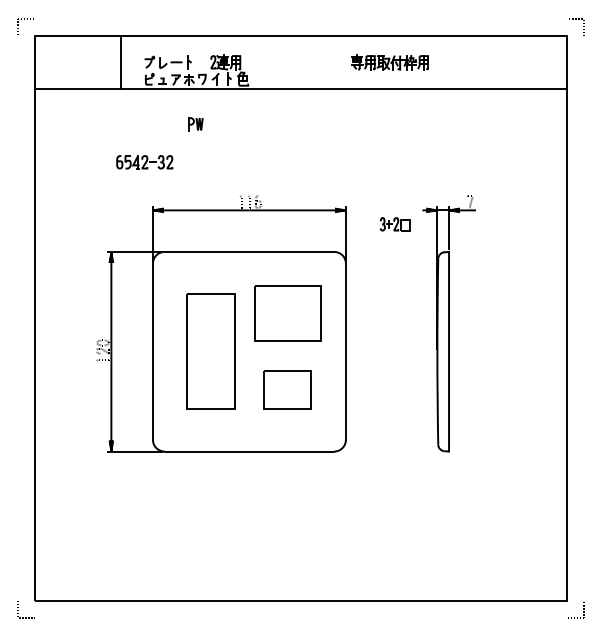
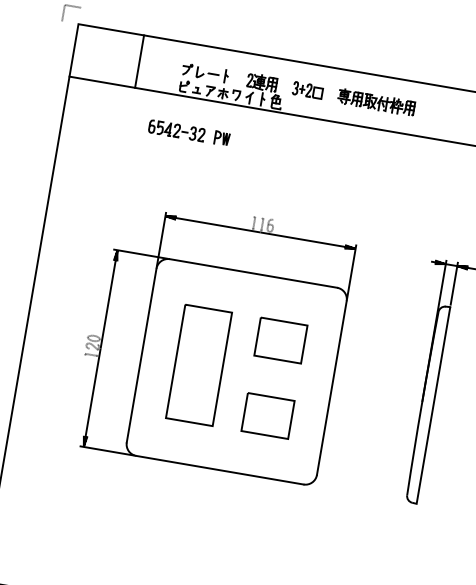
line: (121, 61) -> (139, 60), moved
part: (389, 62) -> (376, 102), moved
part: (144, 162) -> (176, 130), moved
part: (394, 224) -> (307, 90), moved
part: (287, 313) -> (280, 340), size x0.71

